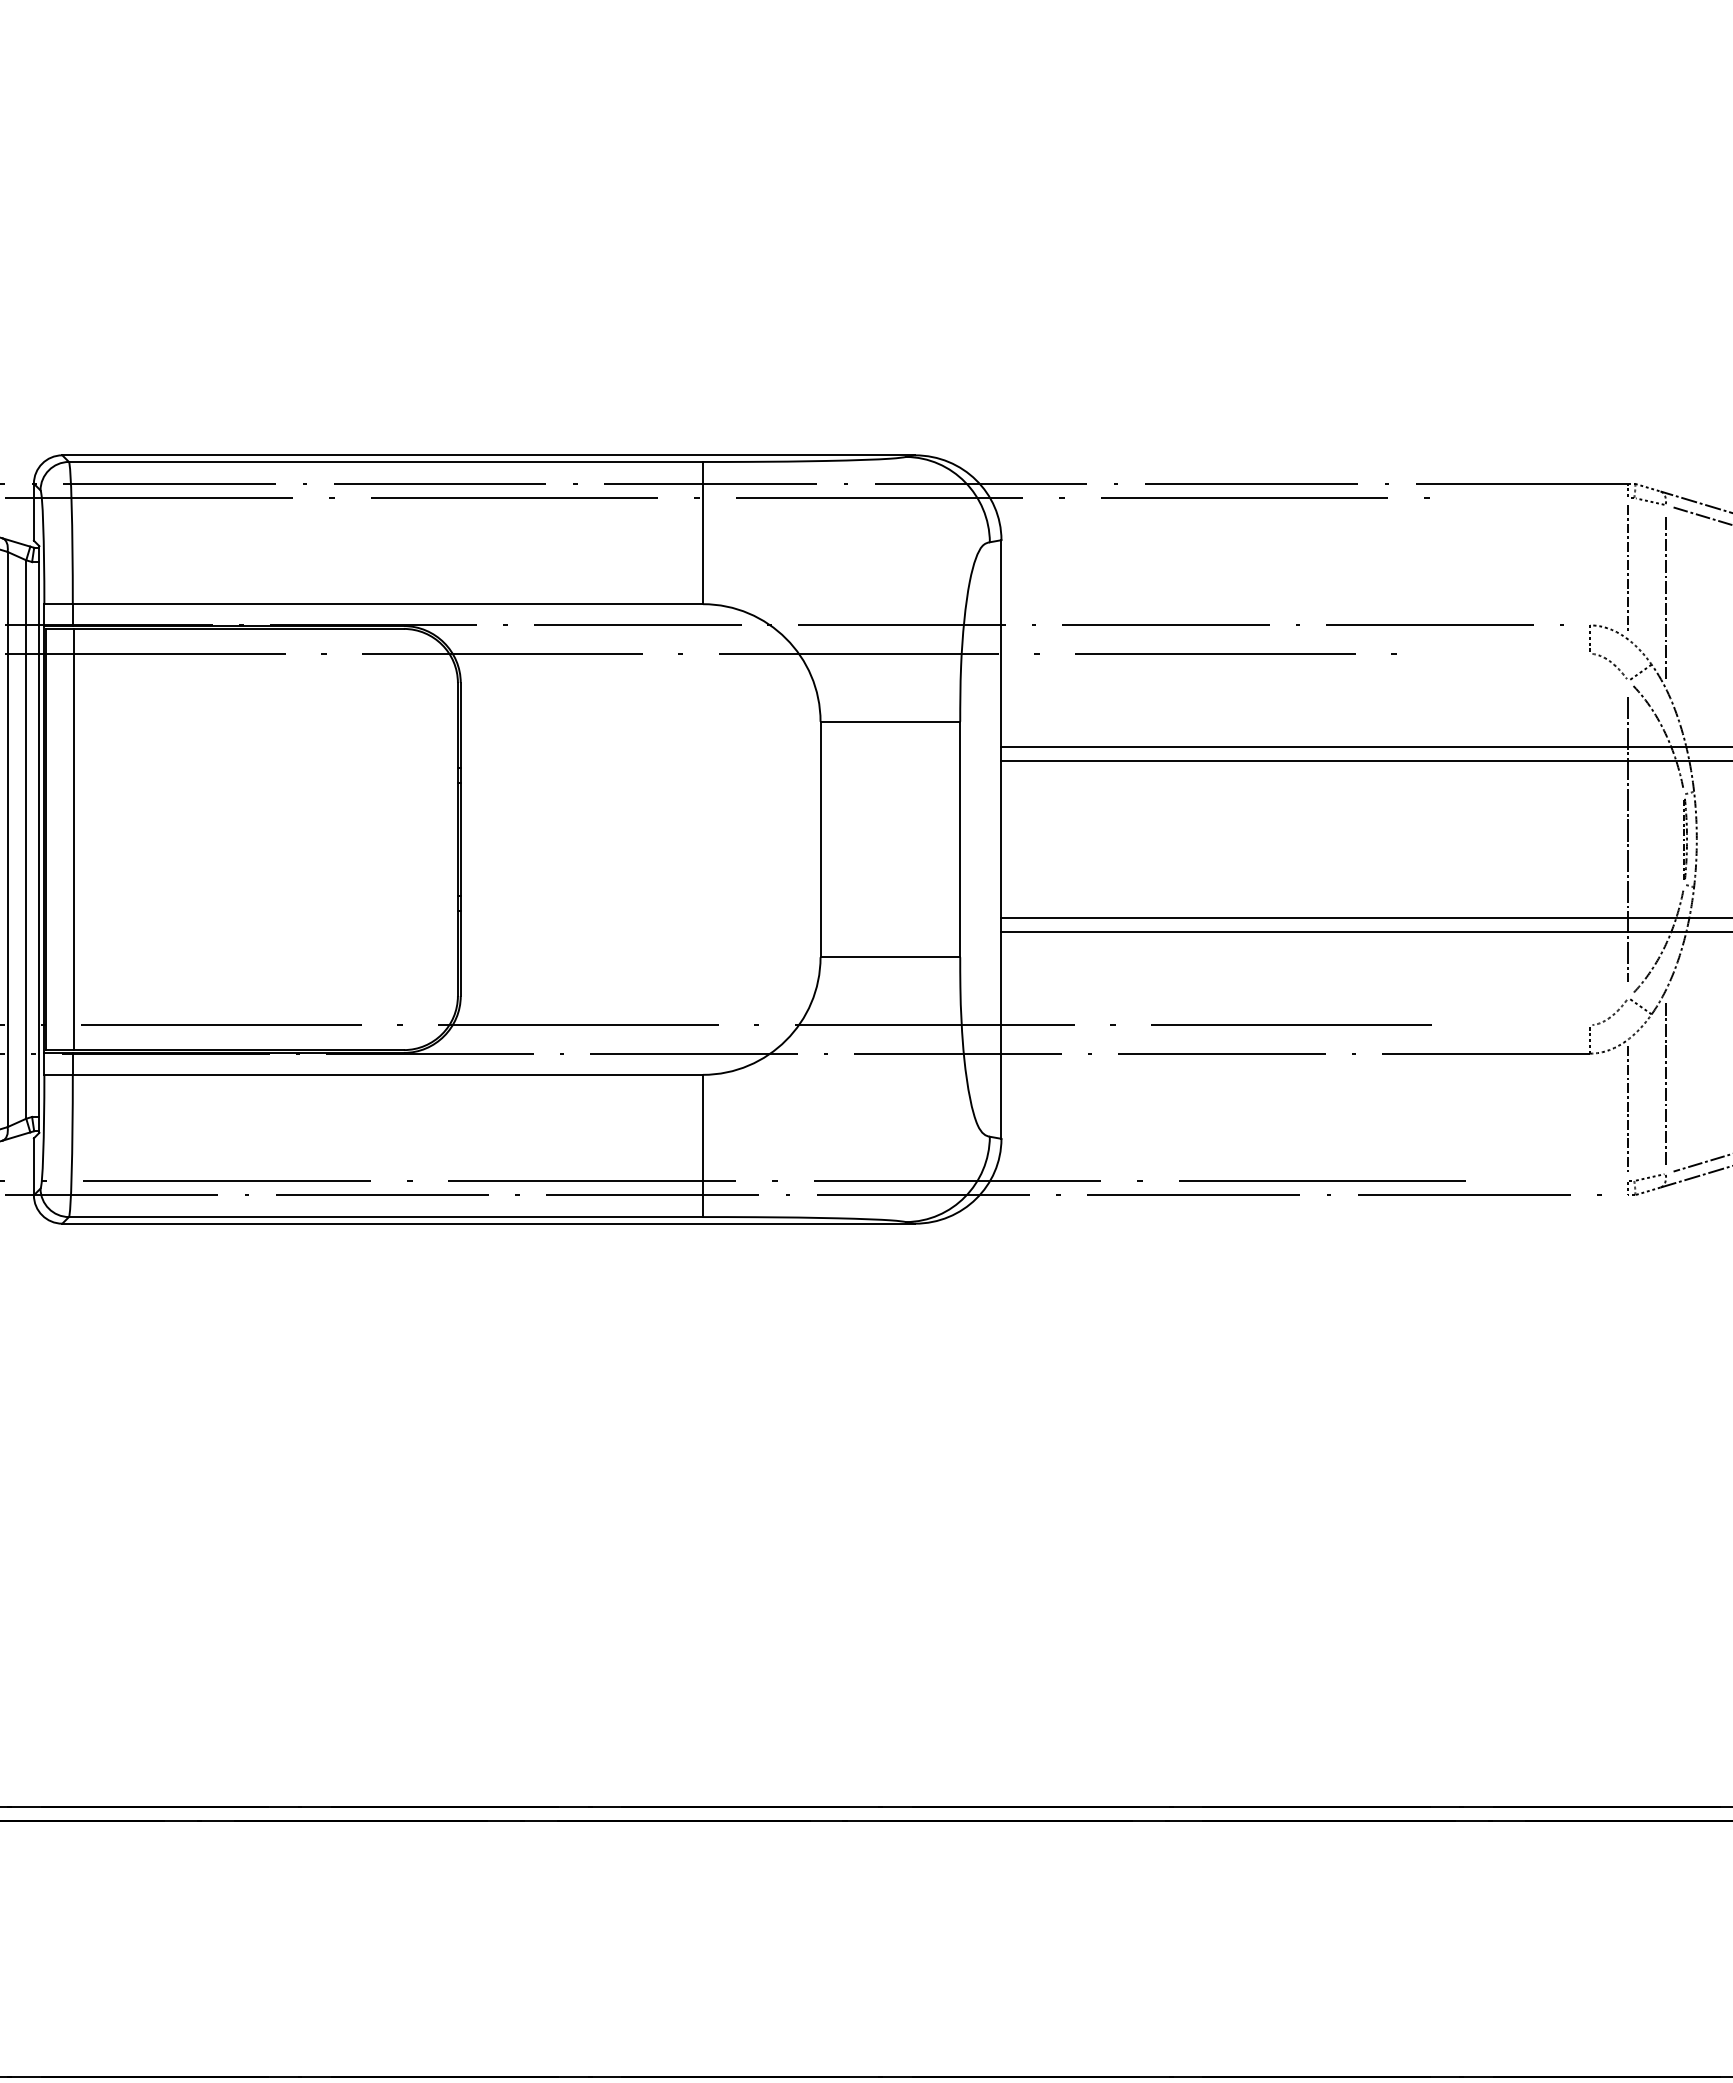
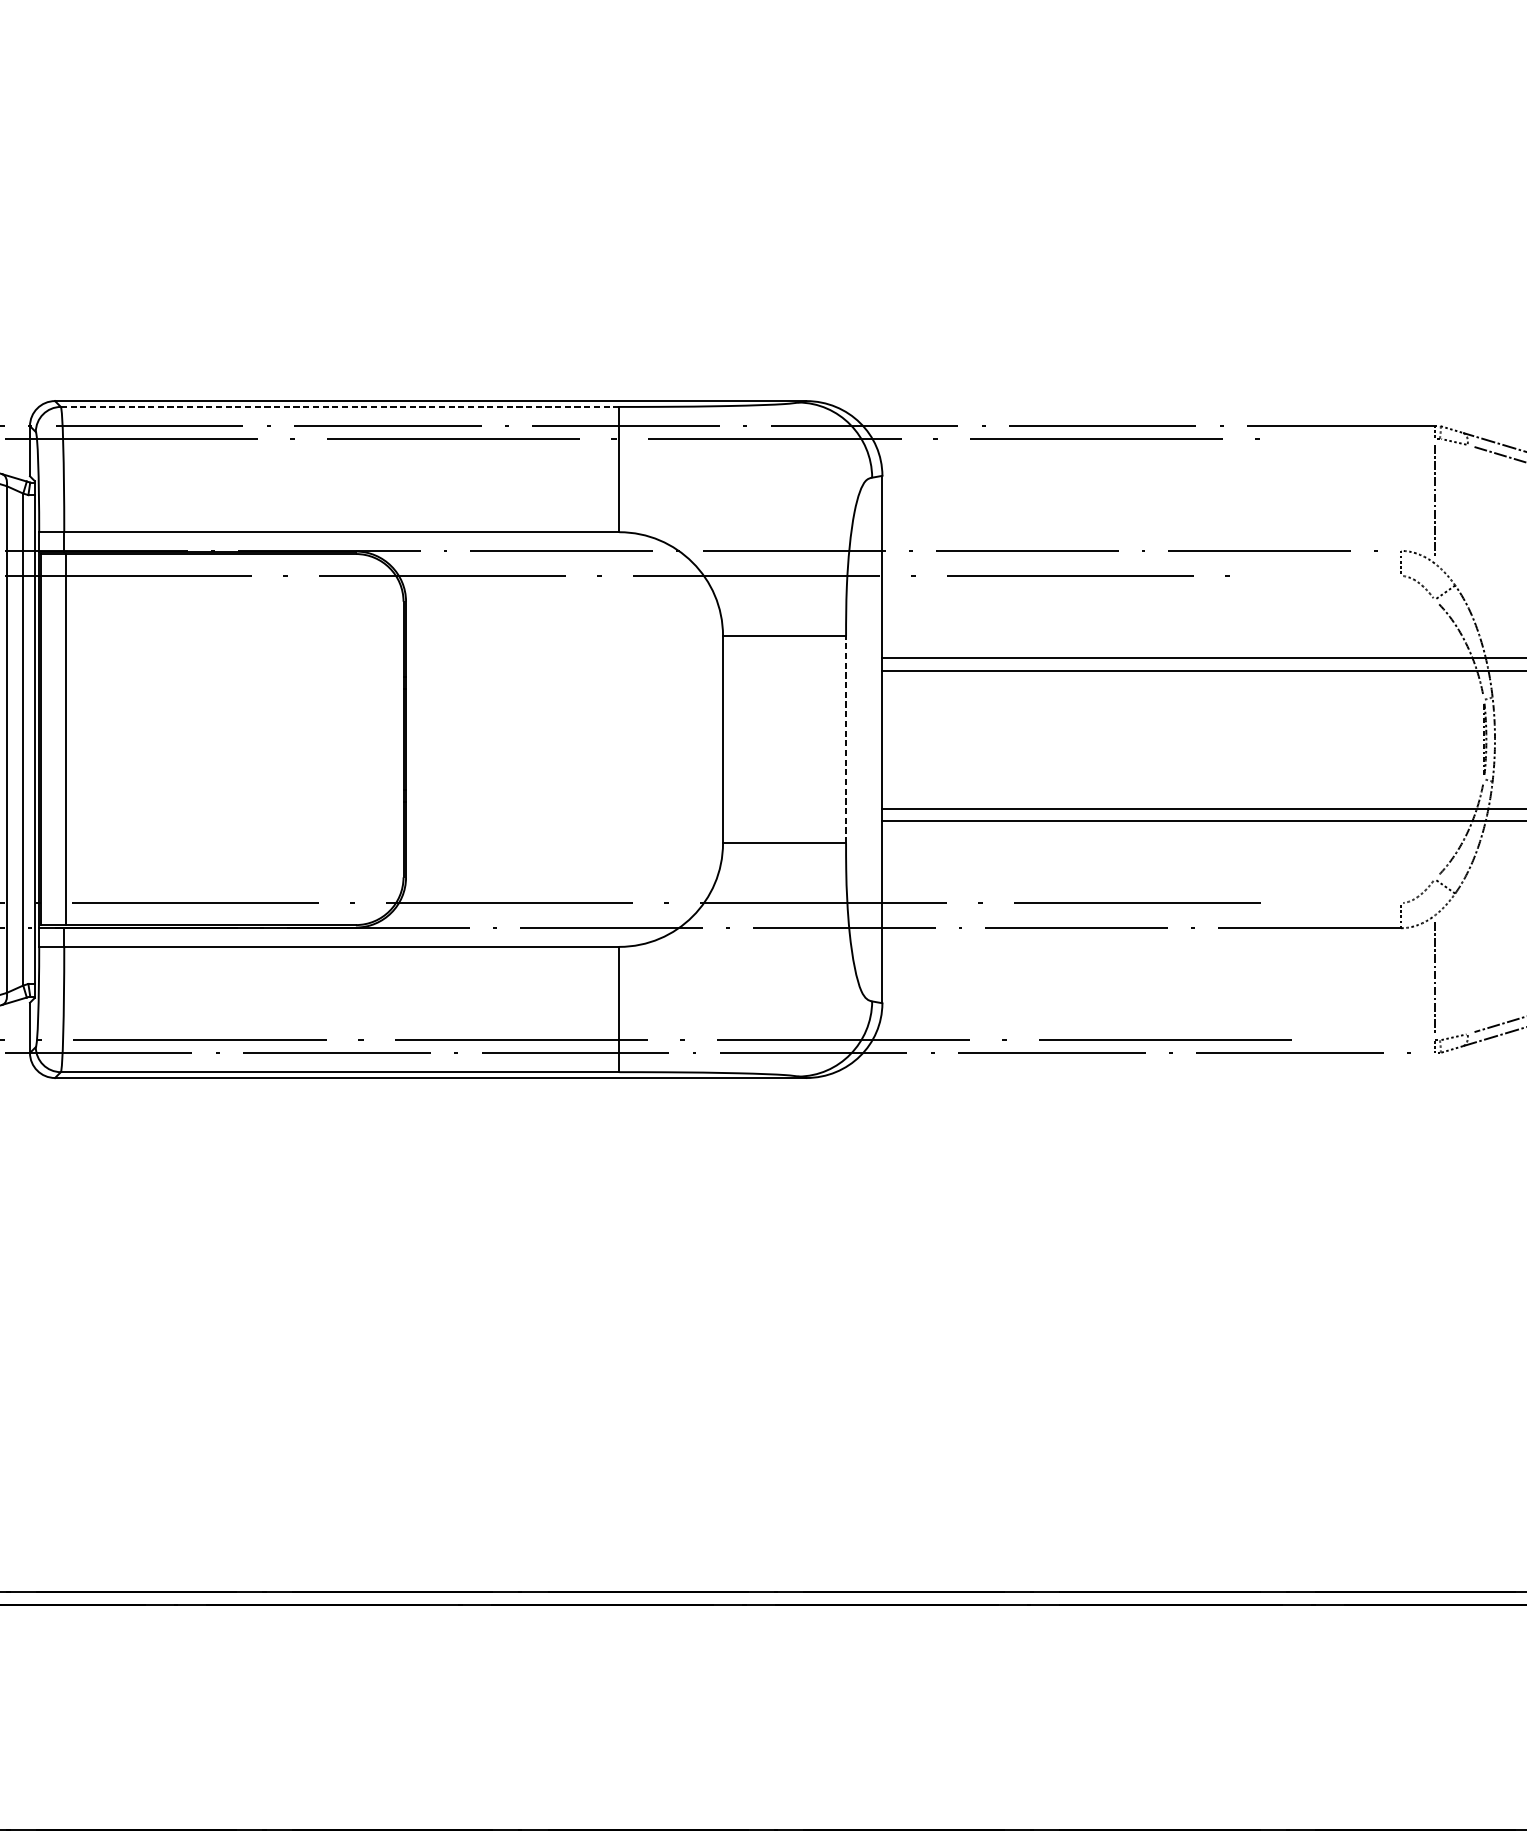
line: (385, 461) -> (339, 406), solid -> dashed
line: (1665, 596) -> (1467, 525), removed
line: (960, 839) -> (846, 739), solid -> dashed
line: (1628, 839) -> (1434, 739), removed
line: (1665, 1081) -> (1467, 952), removed

